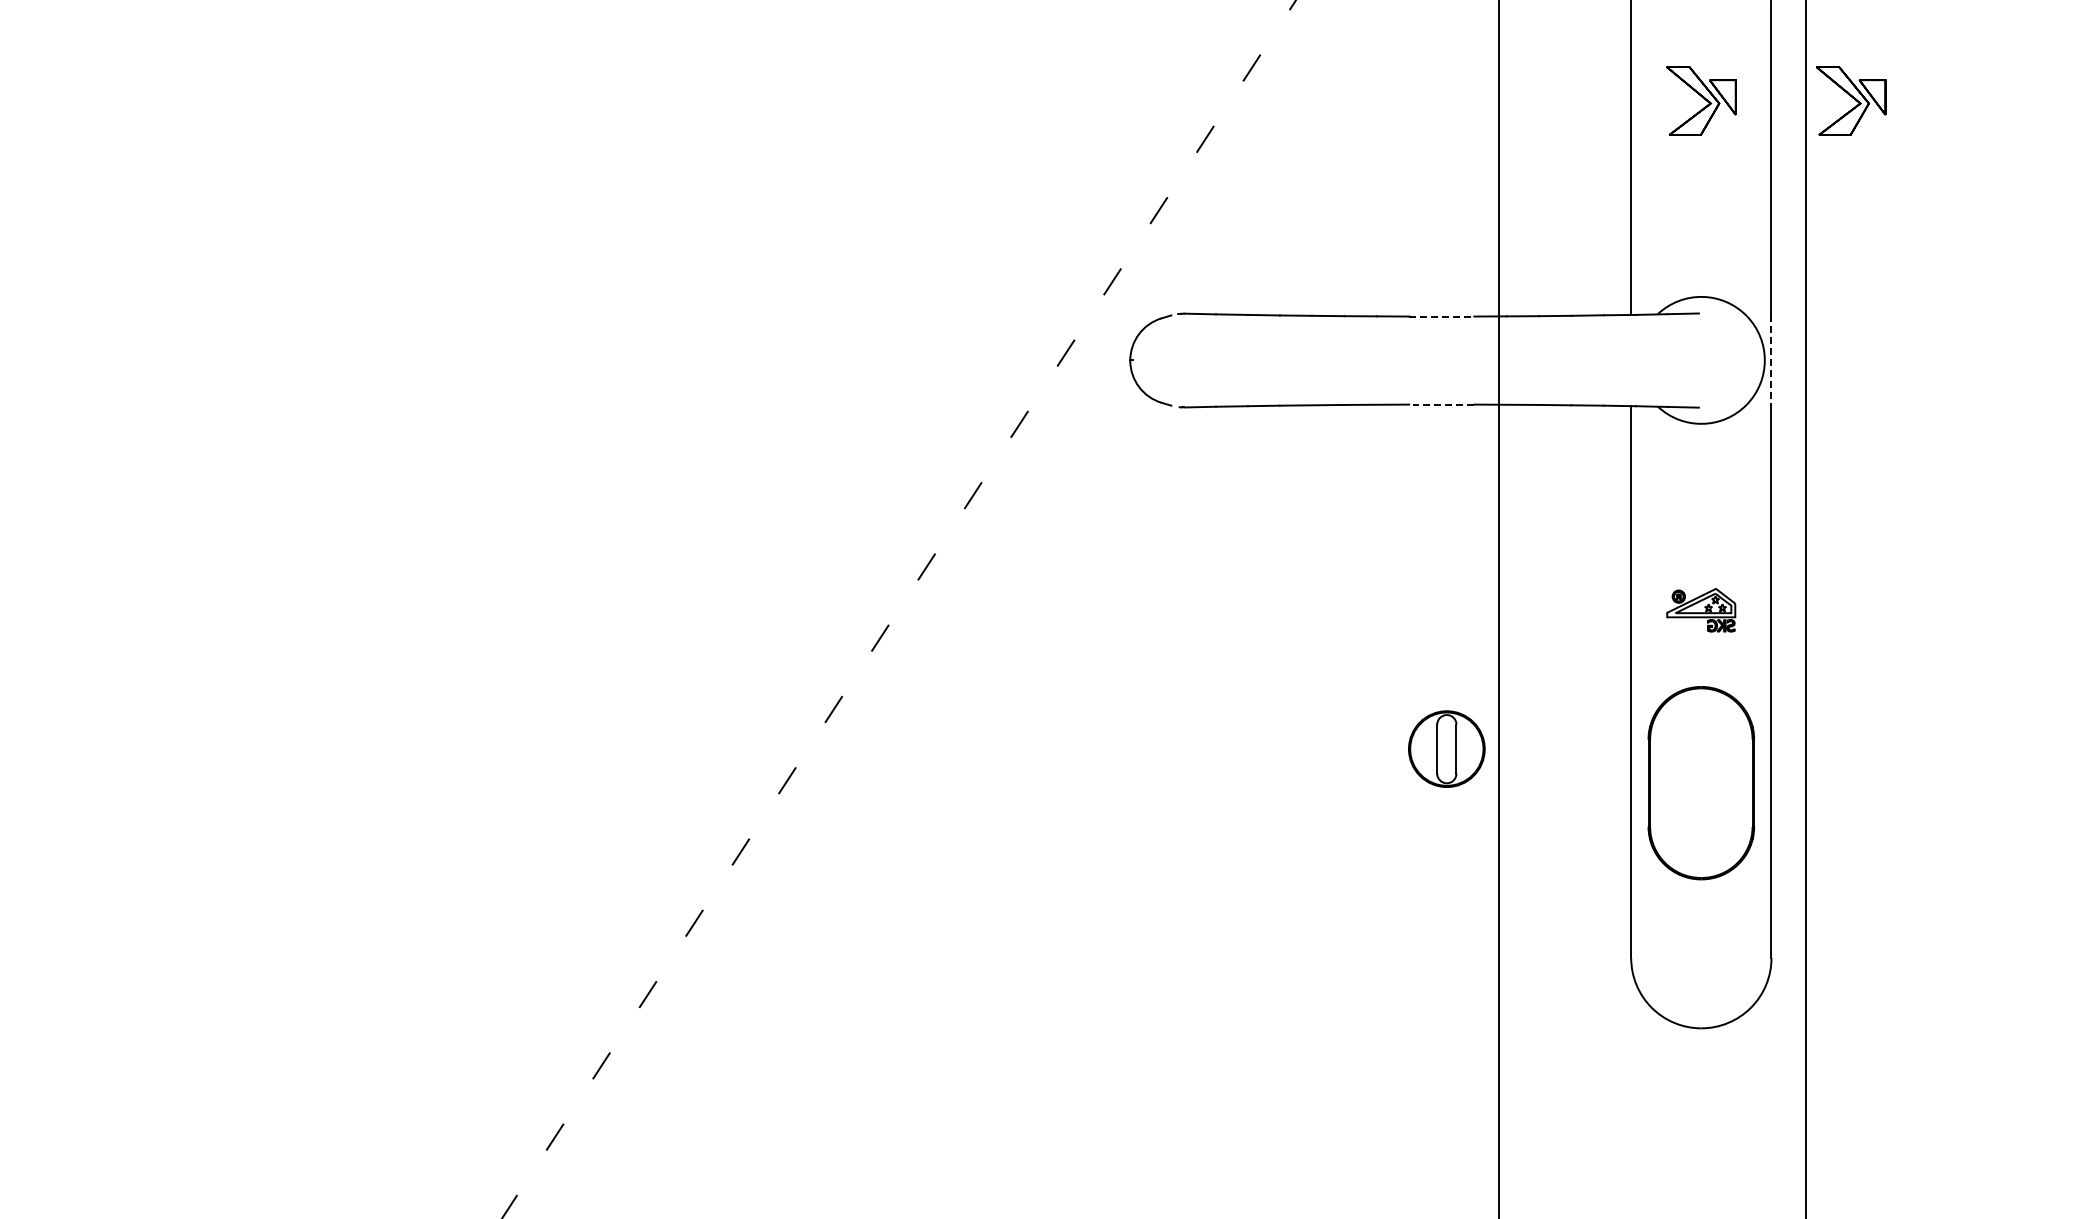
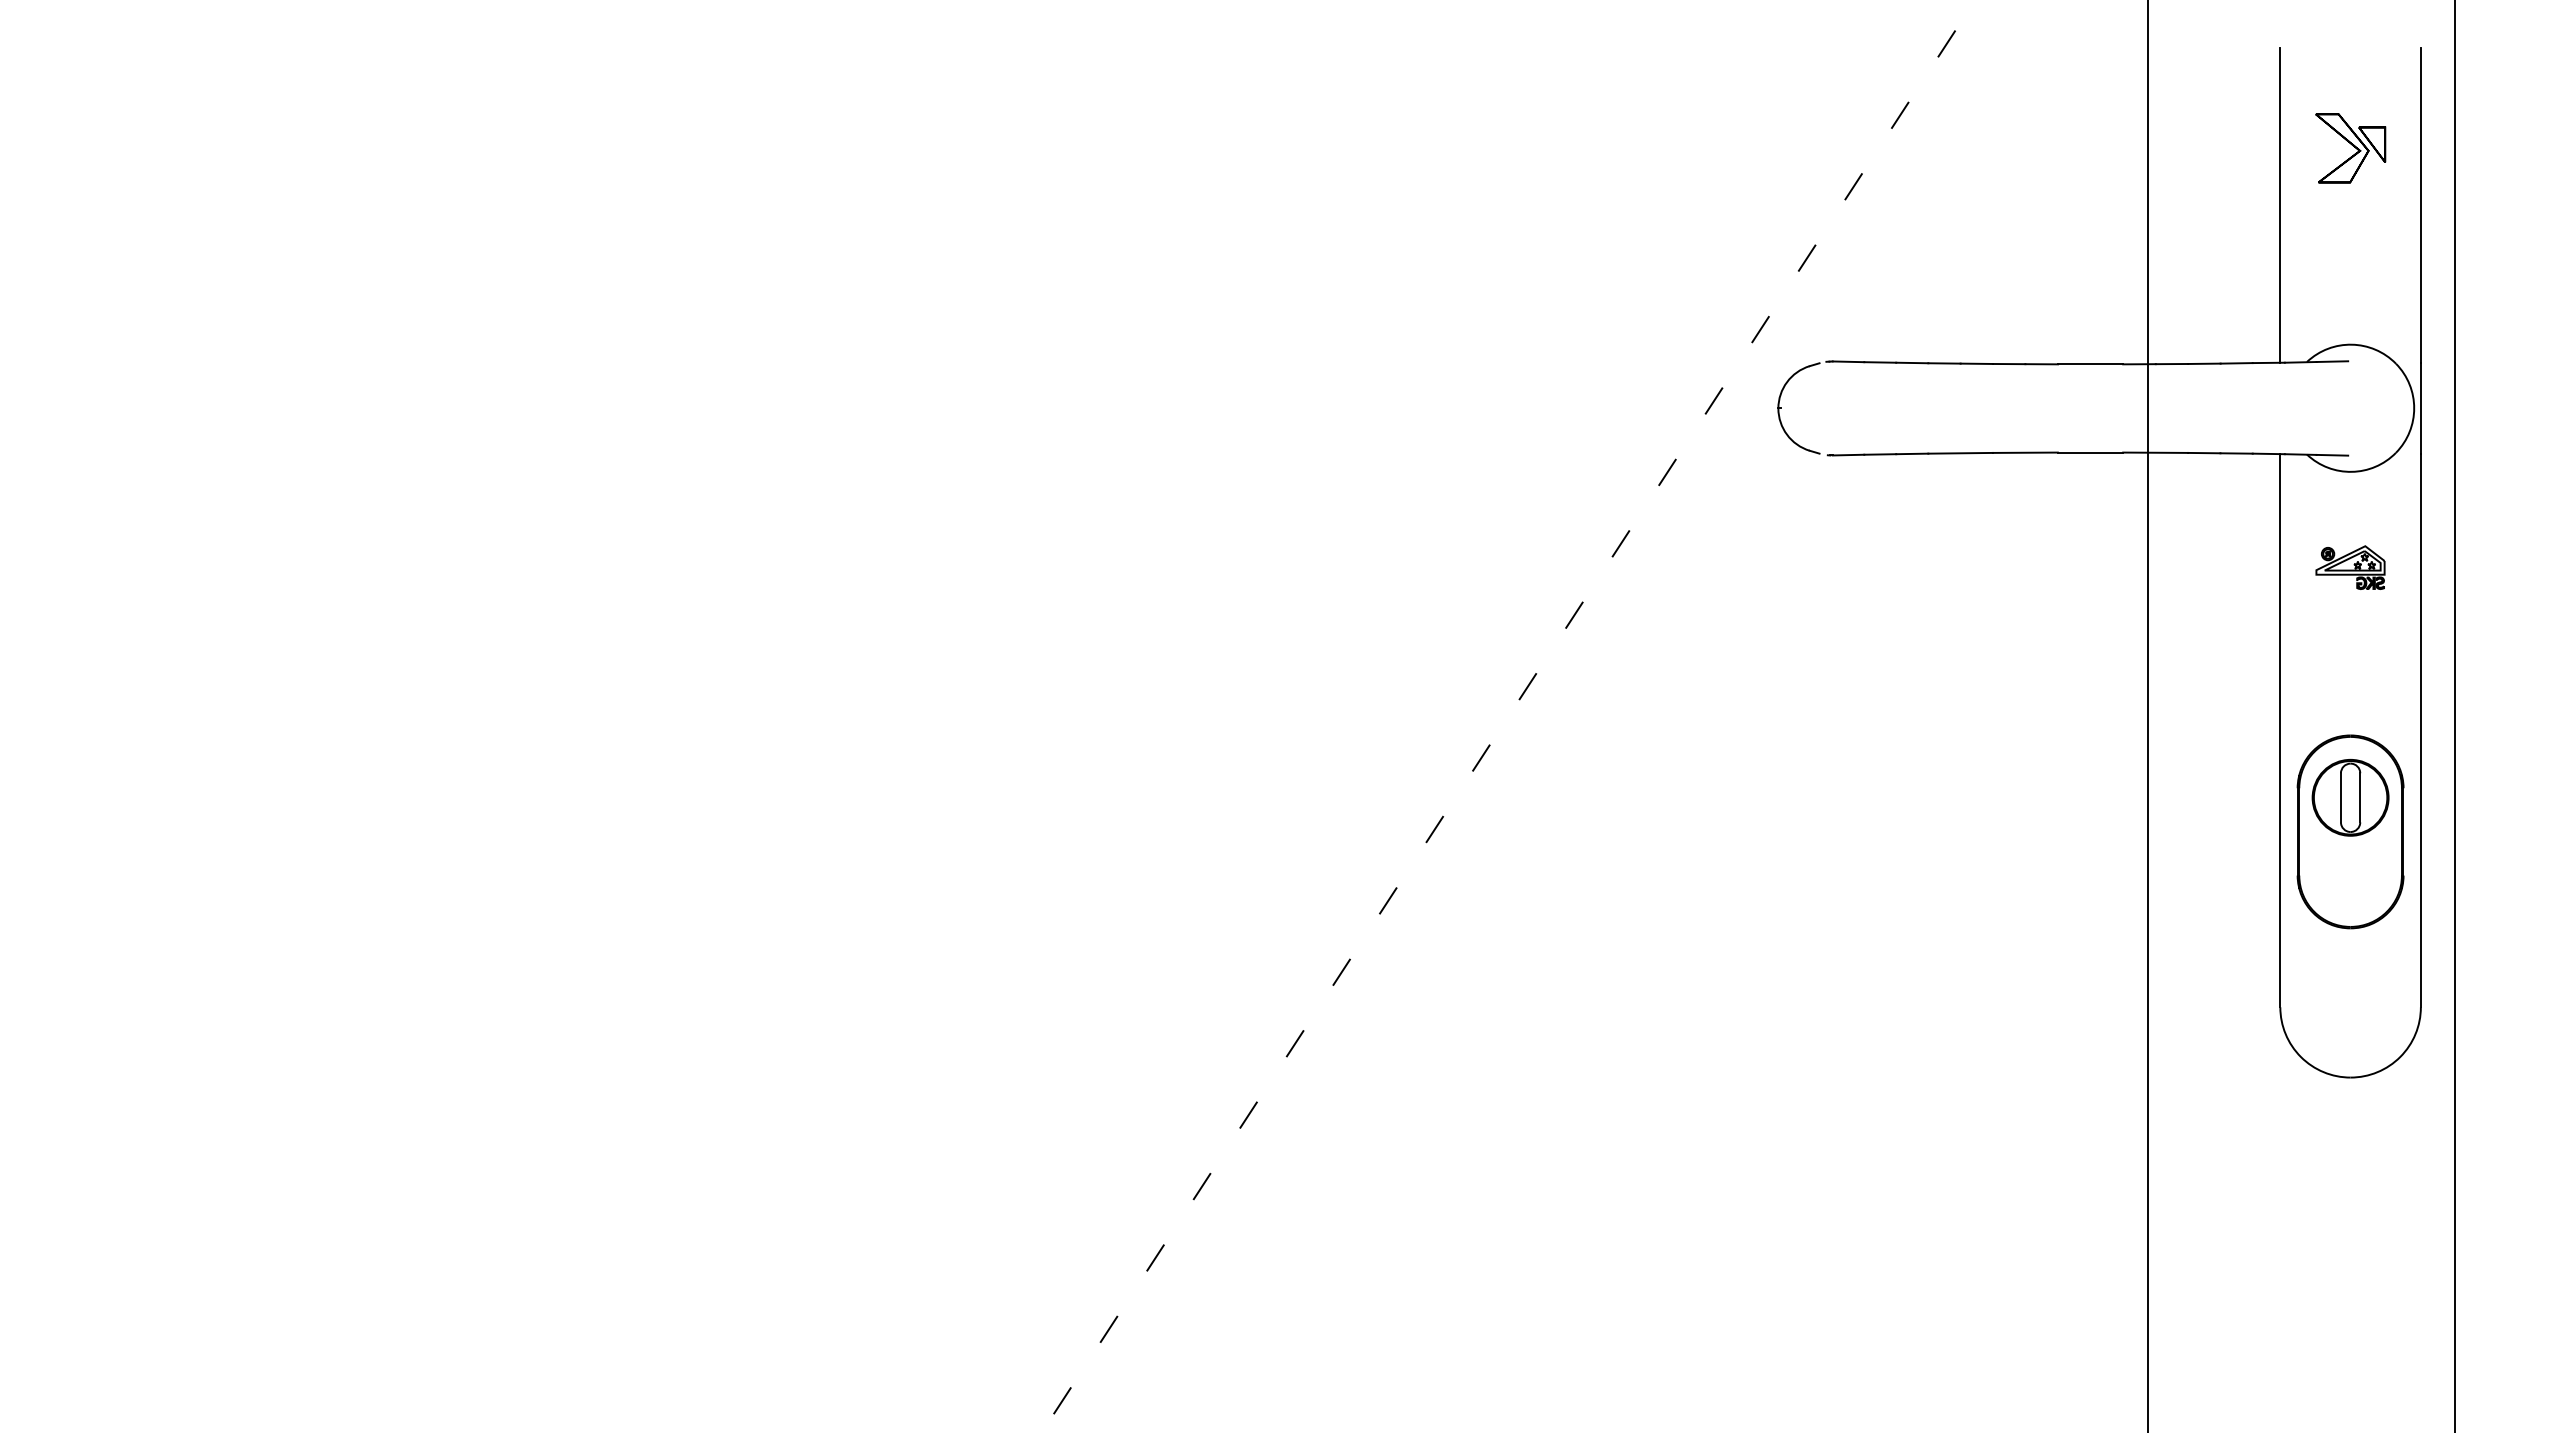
part: (1850, 101) -> (2500, 148), removed
line: (1441, 316) -> (2090, 364), dashed -> solid
line: (1771, 360) -> (2420, 408), dashed -> solid
line: (1441, 404) -> (2090, 452), dashed -> solid
part: (1701, 610) -> (2350, 567), moved
part: (1446, 748) -> (2350, 797), moved

